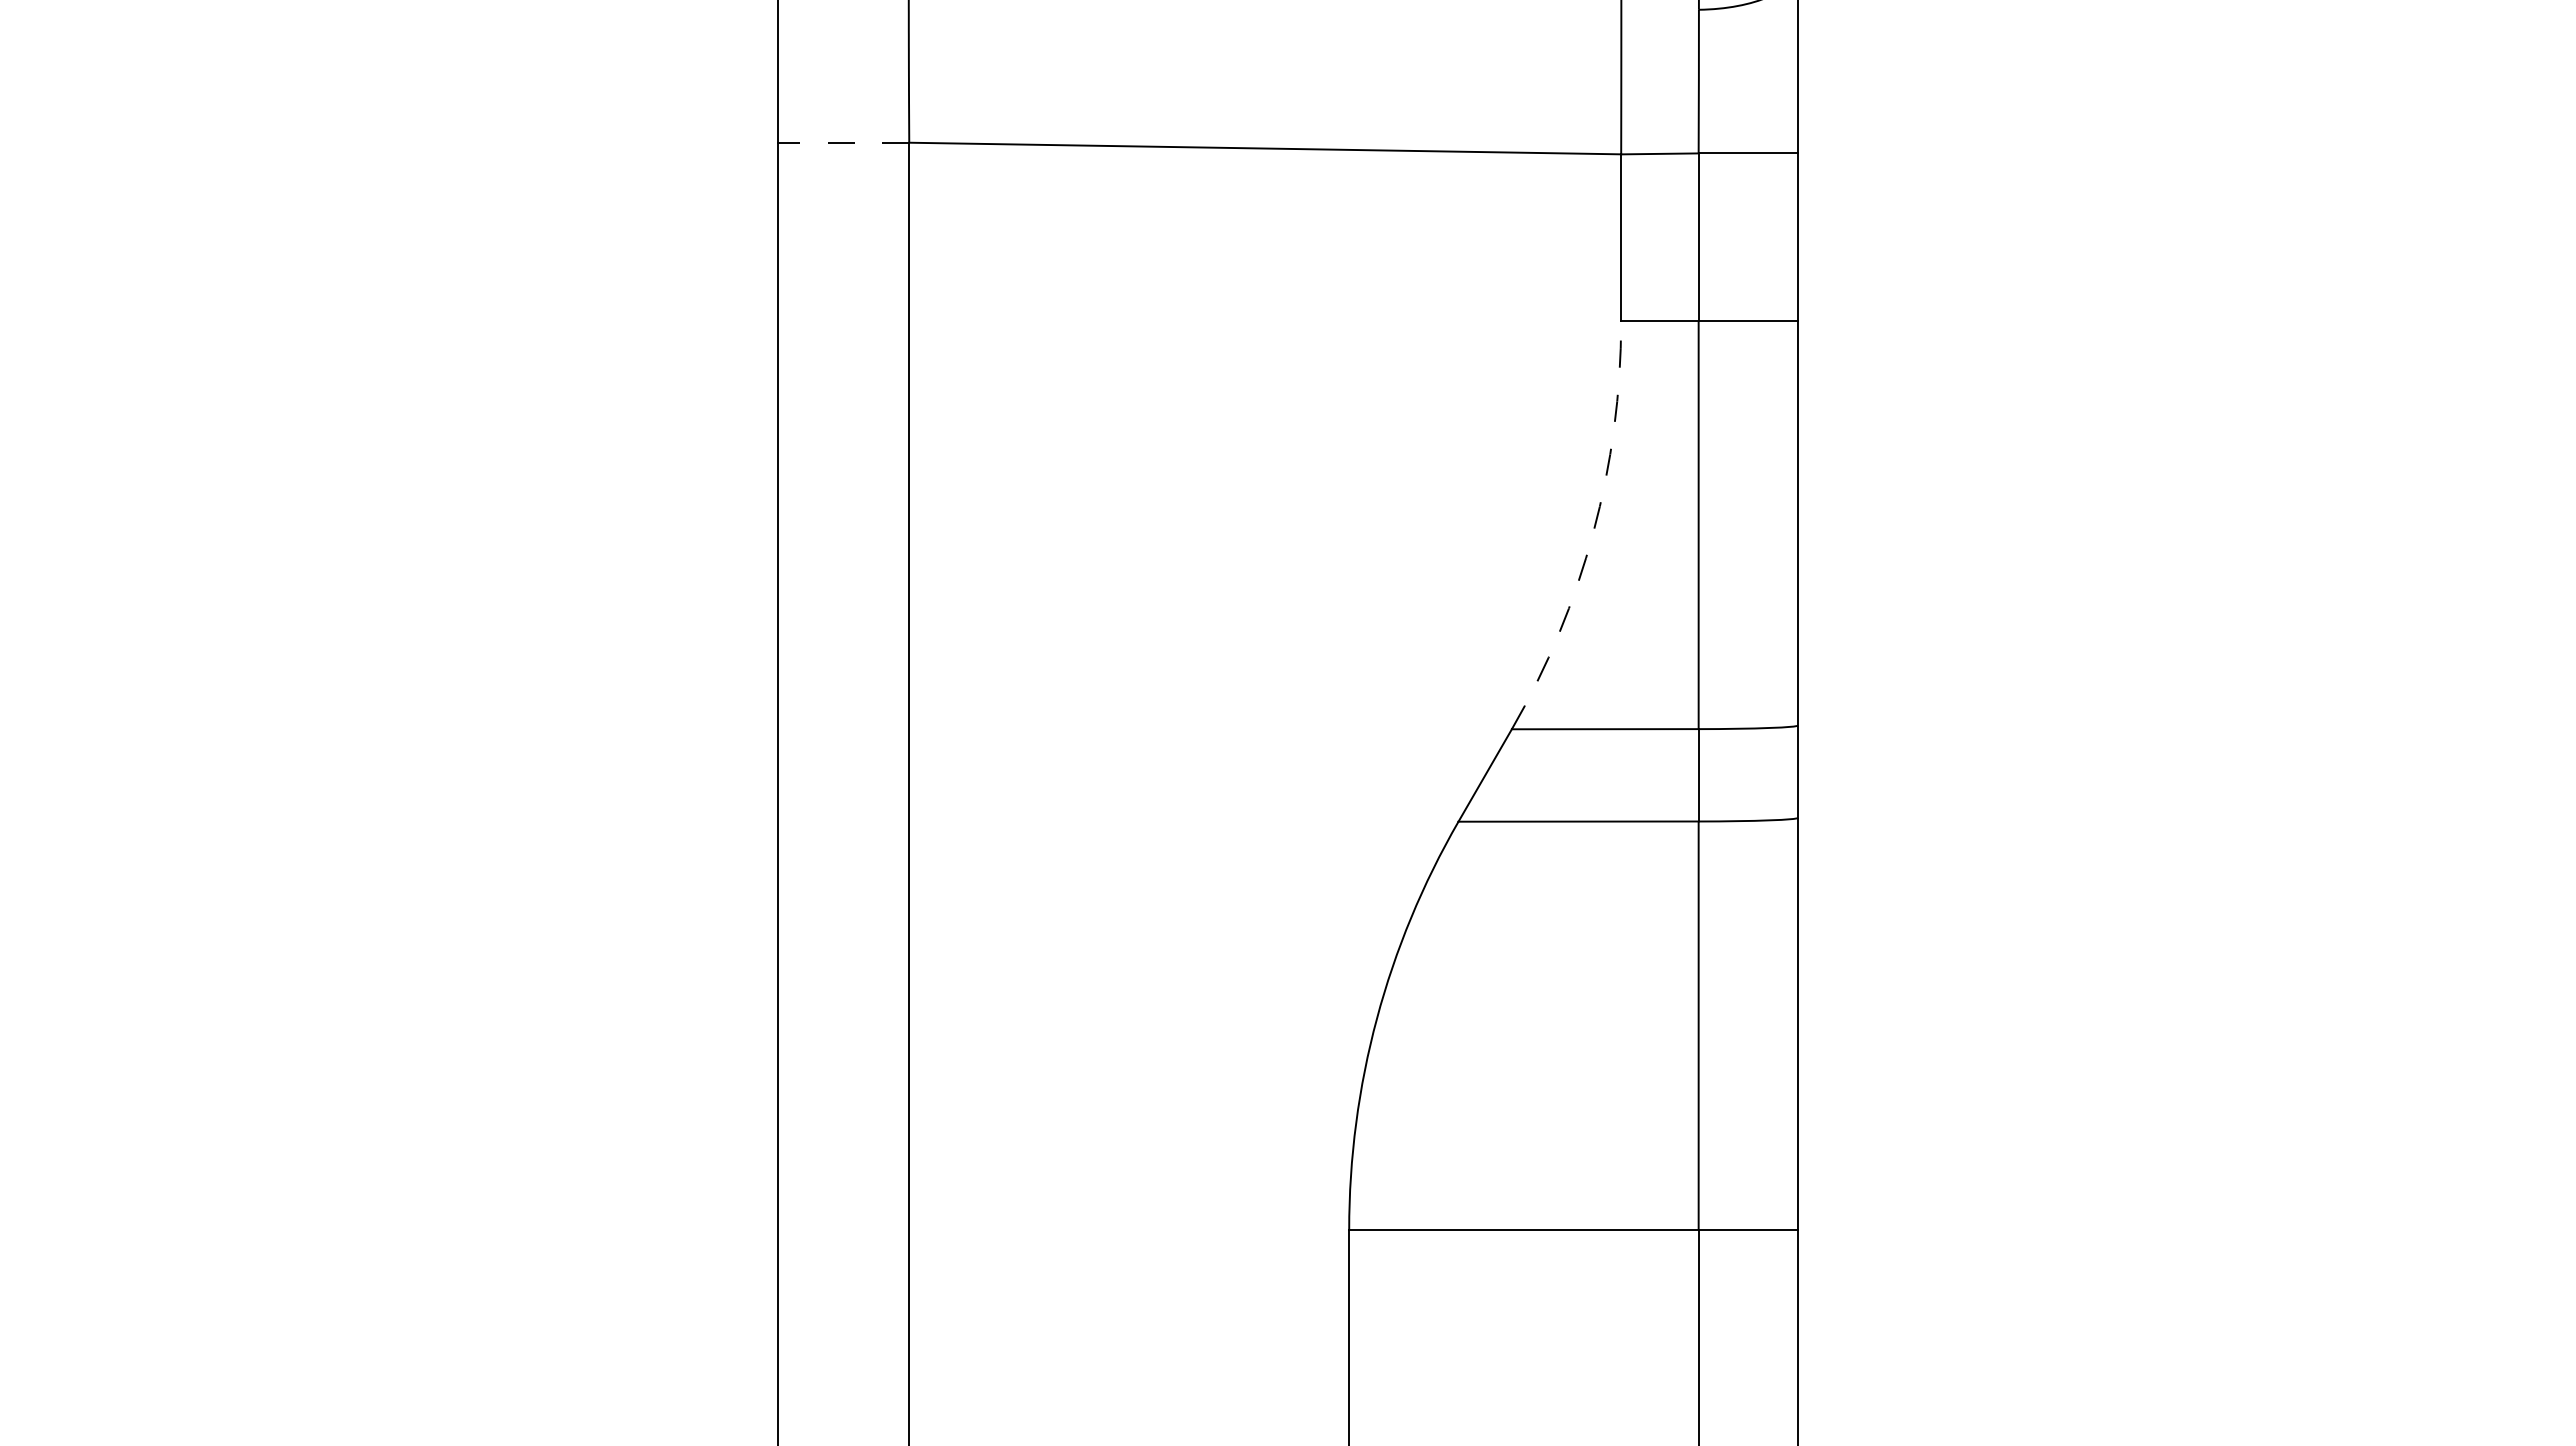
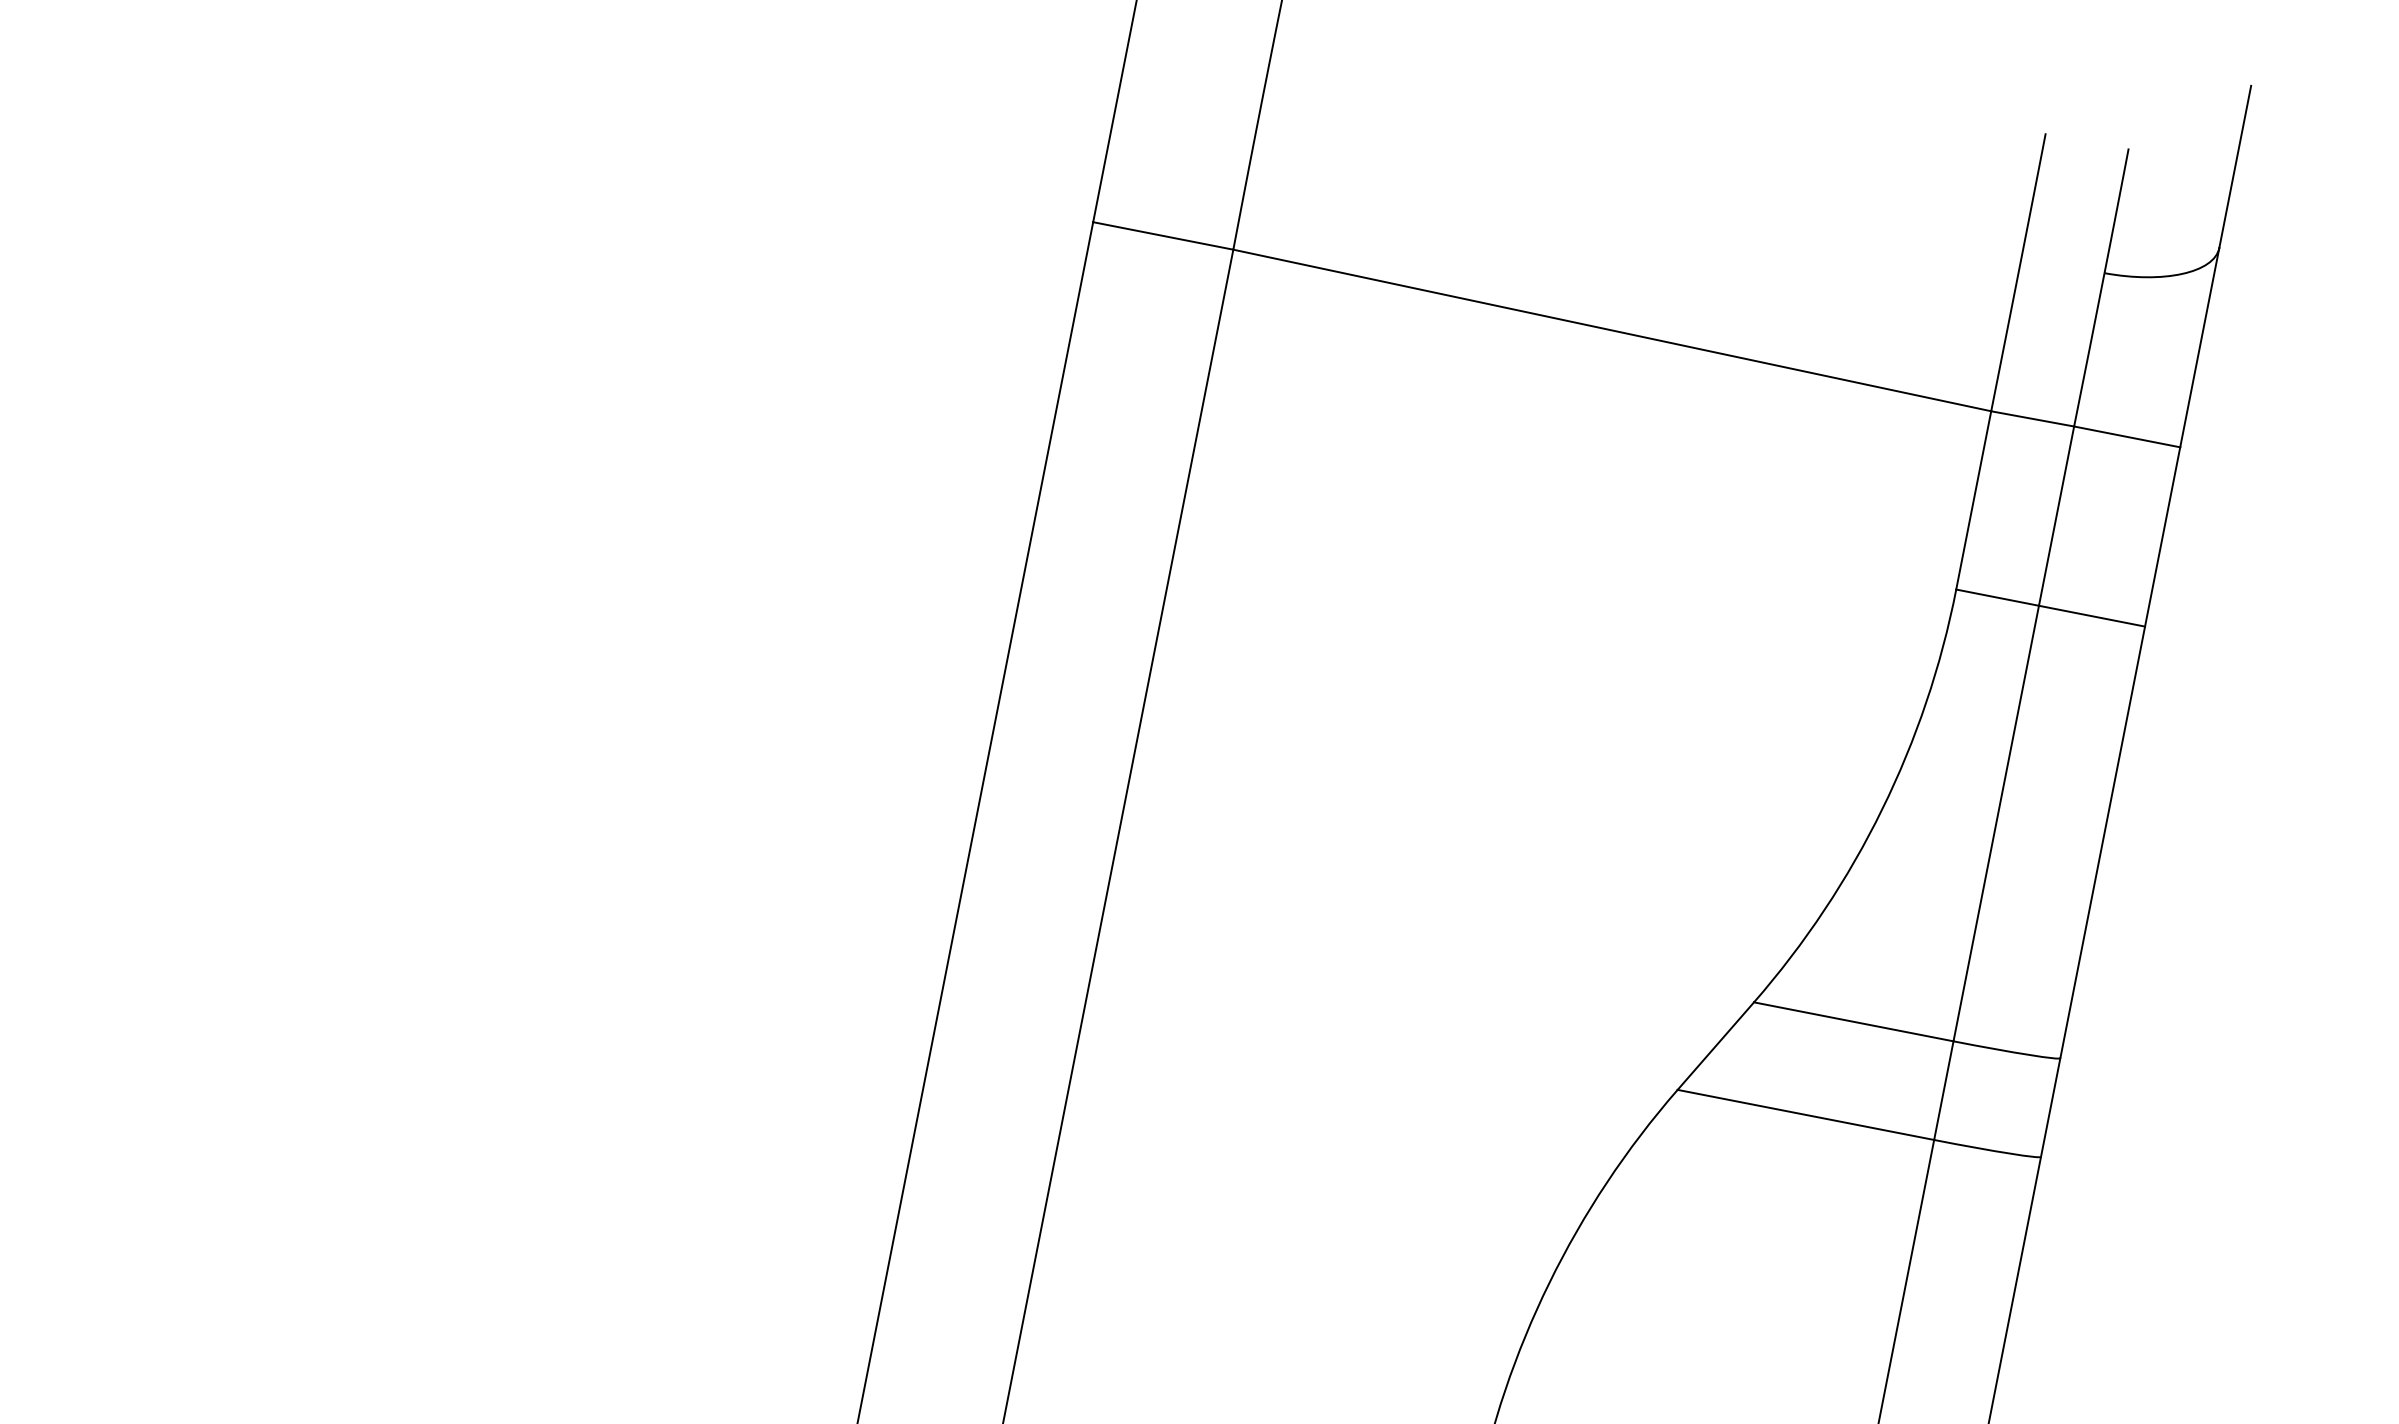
line: (843, 142) -> (1163, 235), dashed -> solid
arc: (1593, 532) -> (1882, 809), dashed -> solid

